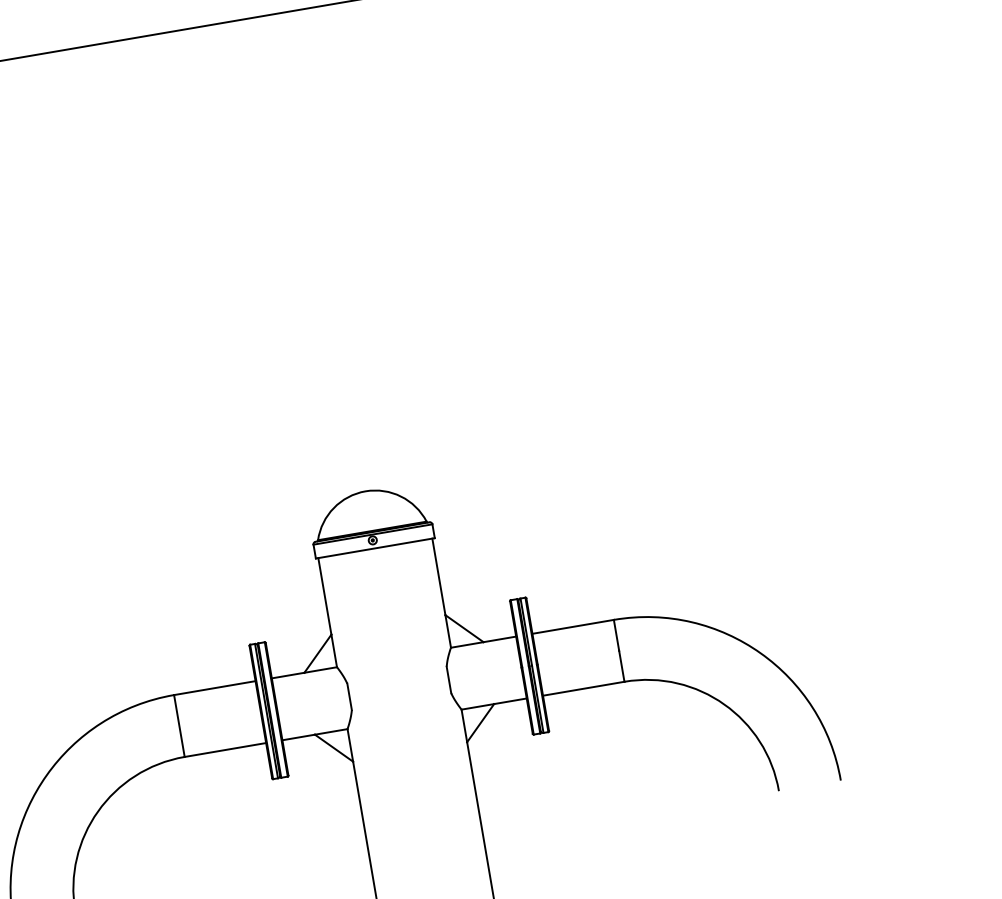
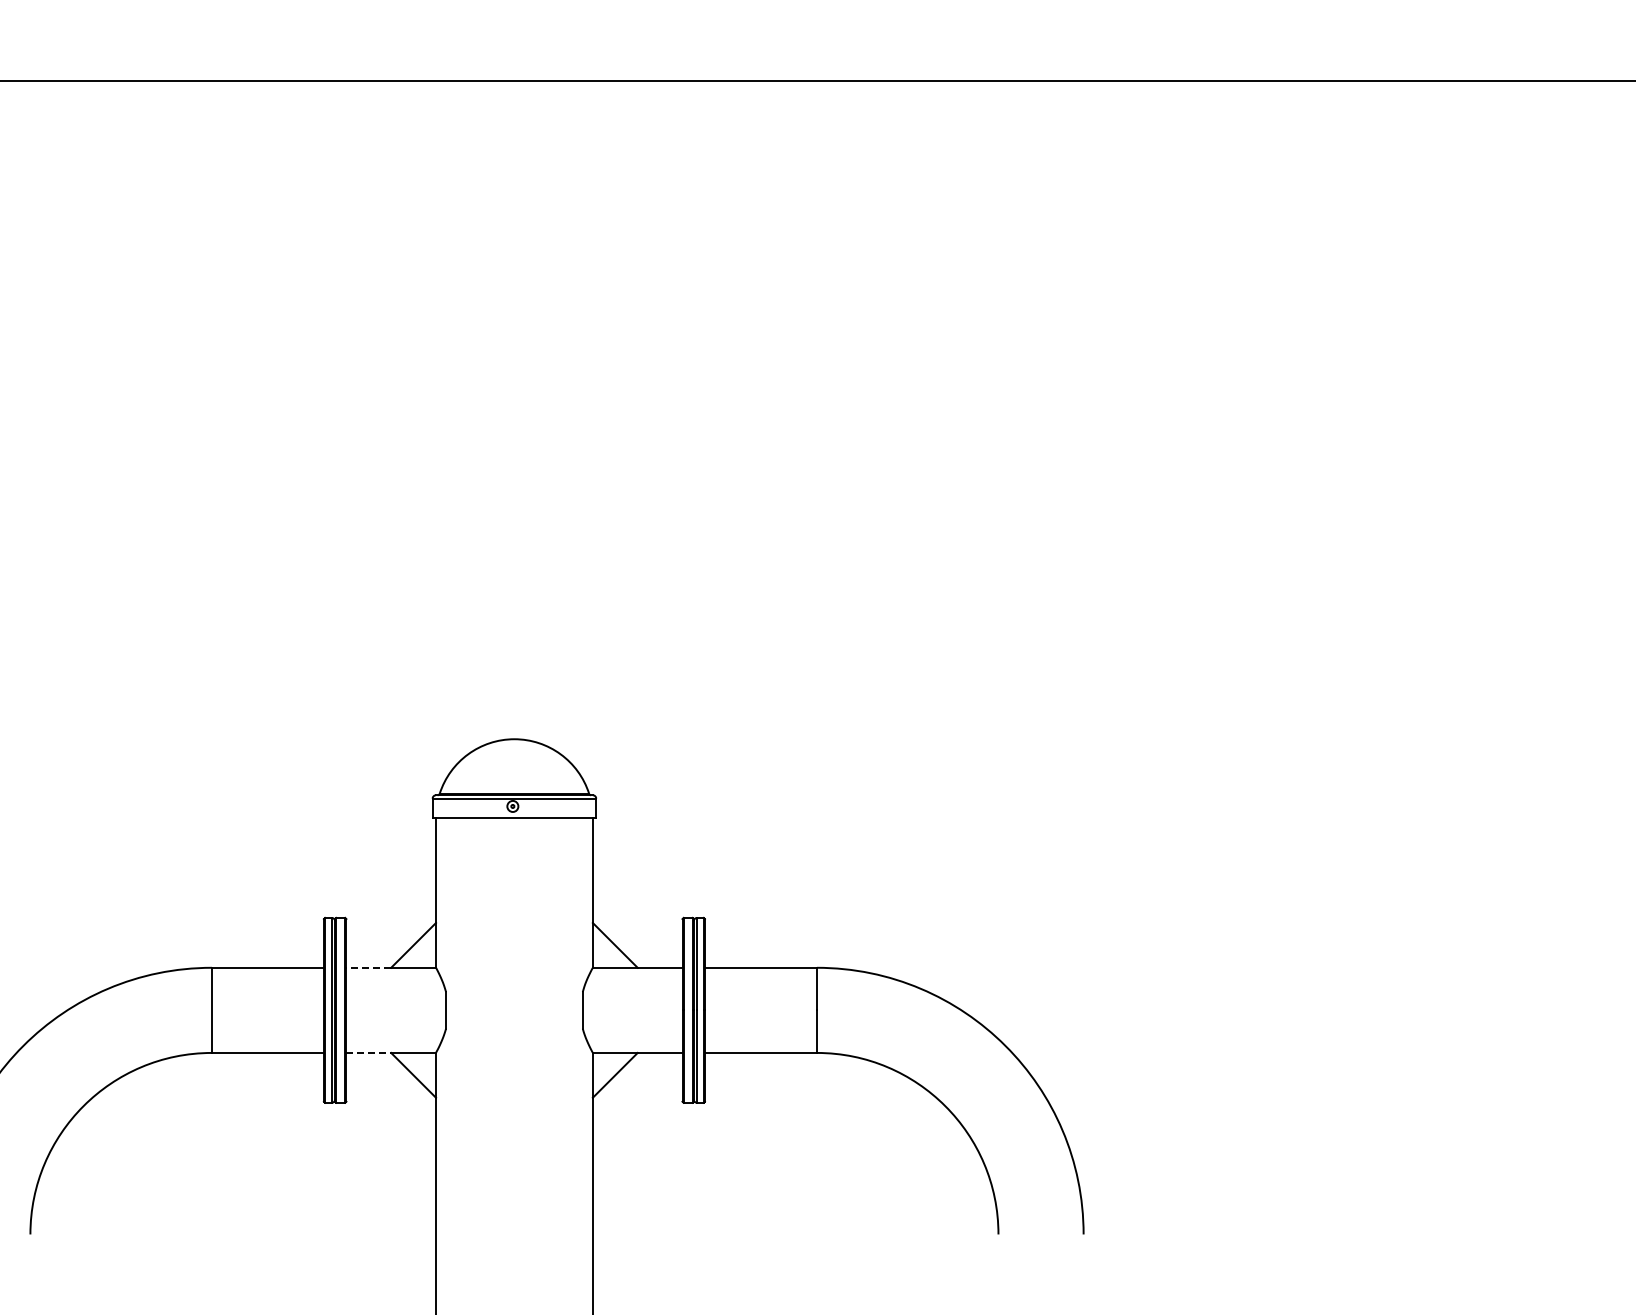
line: (287, 675) -> (368, 967), solid -> dashed
line: (299, 737) -> (369, 1052), solid -> dashed

